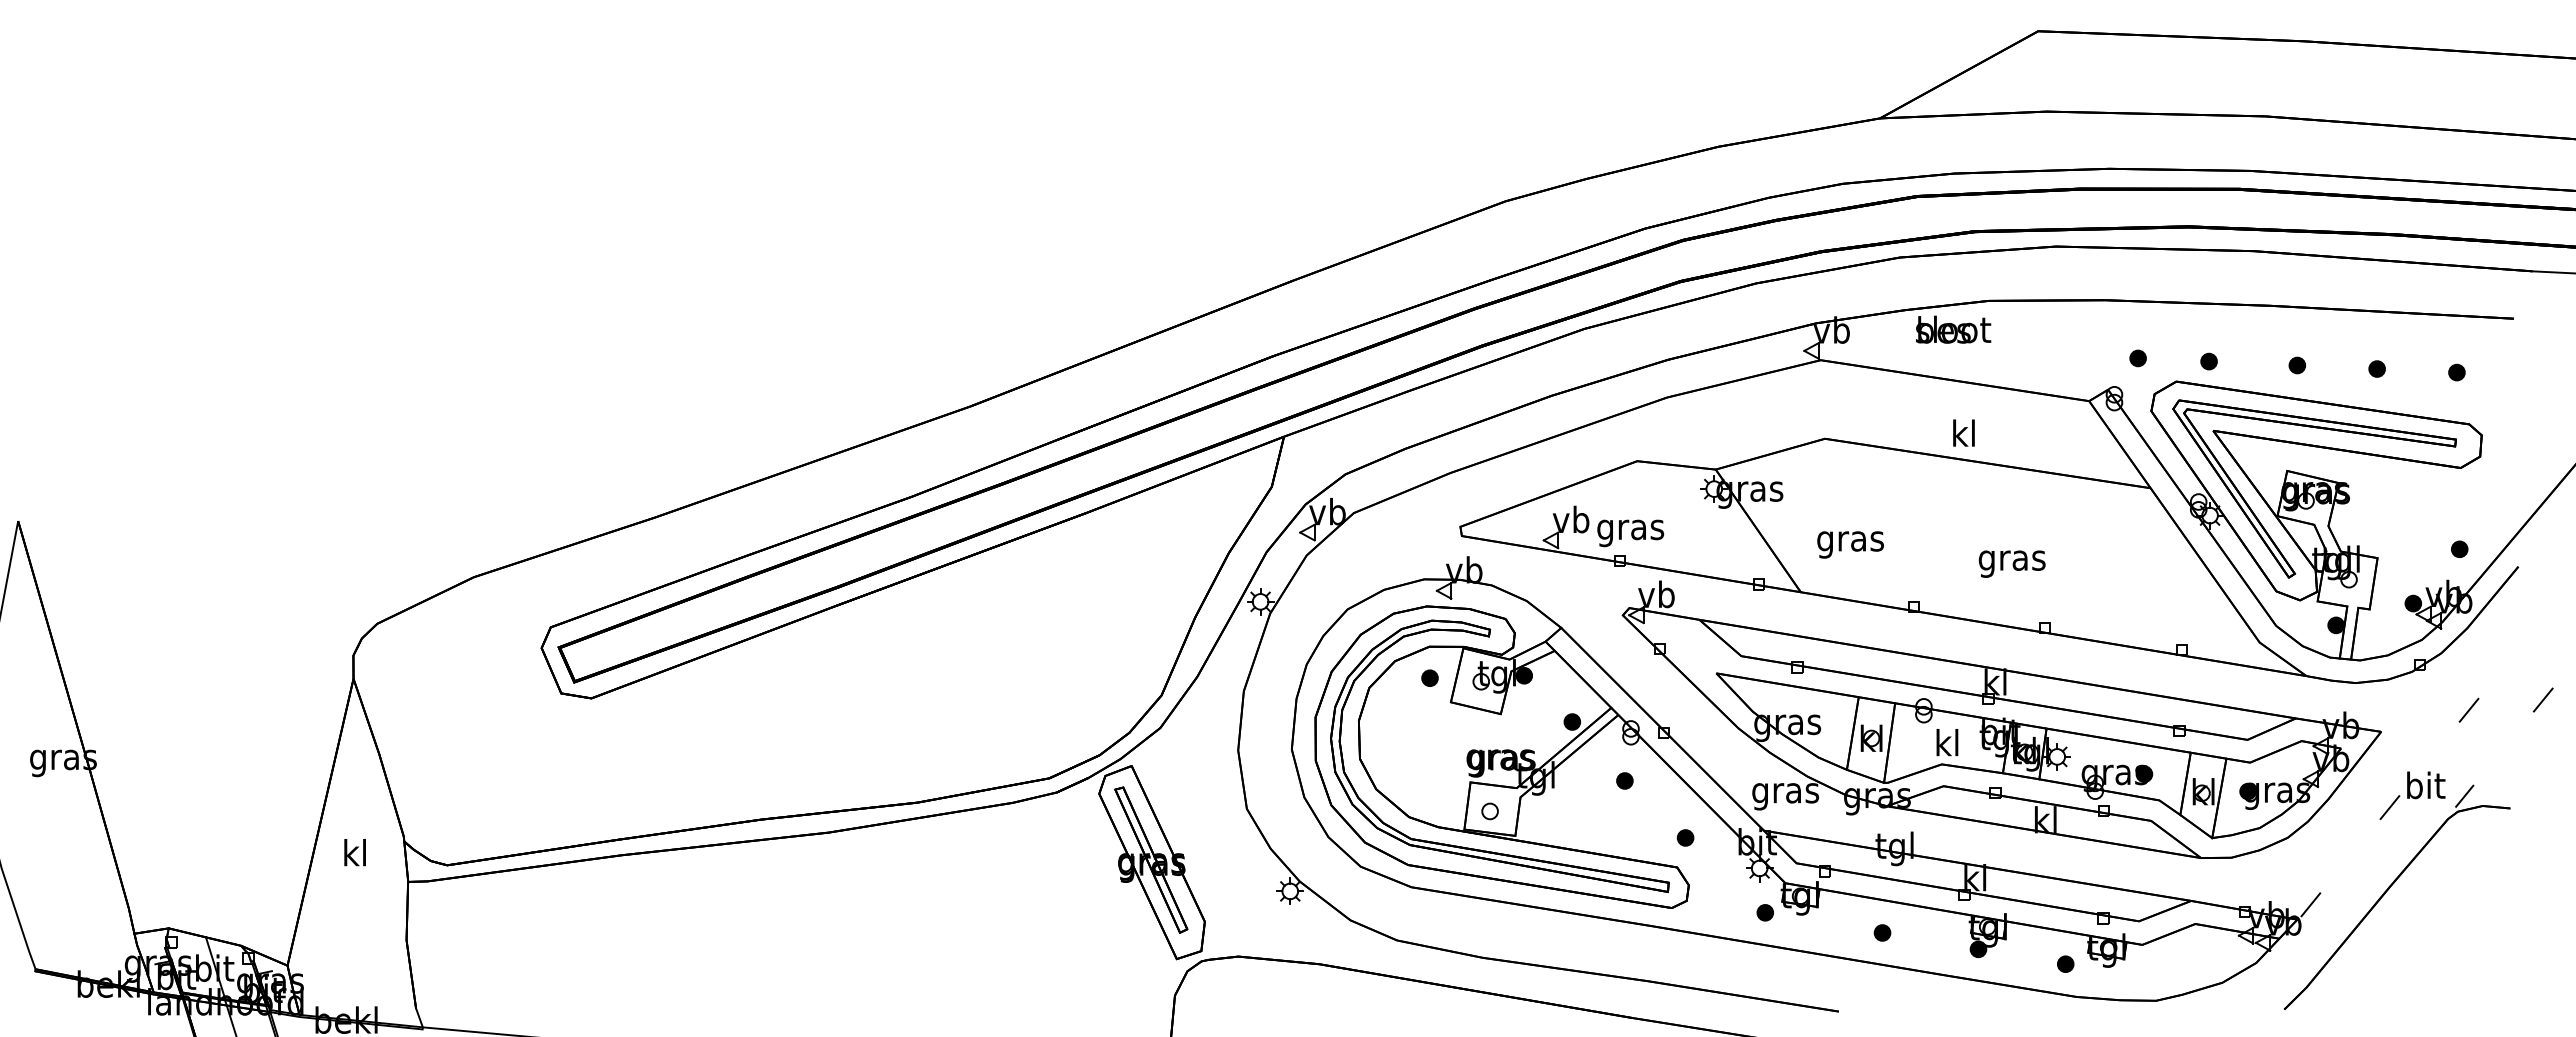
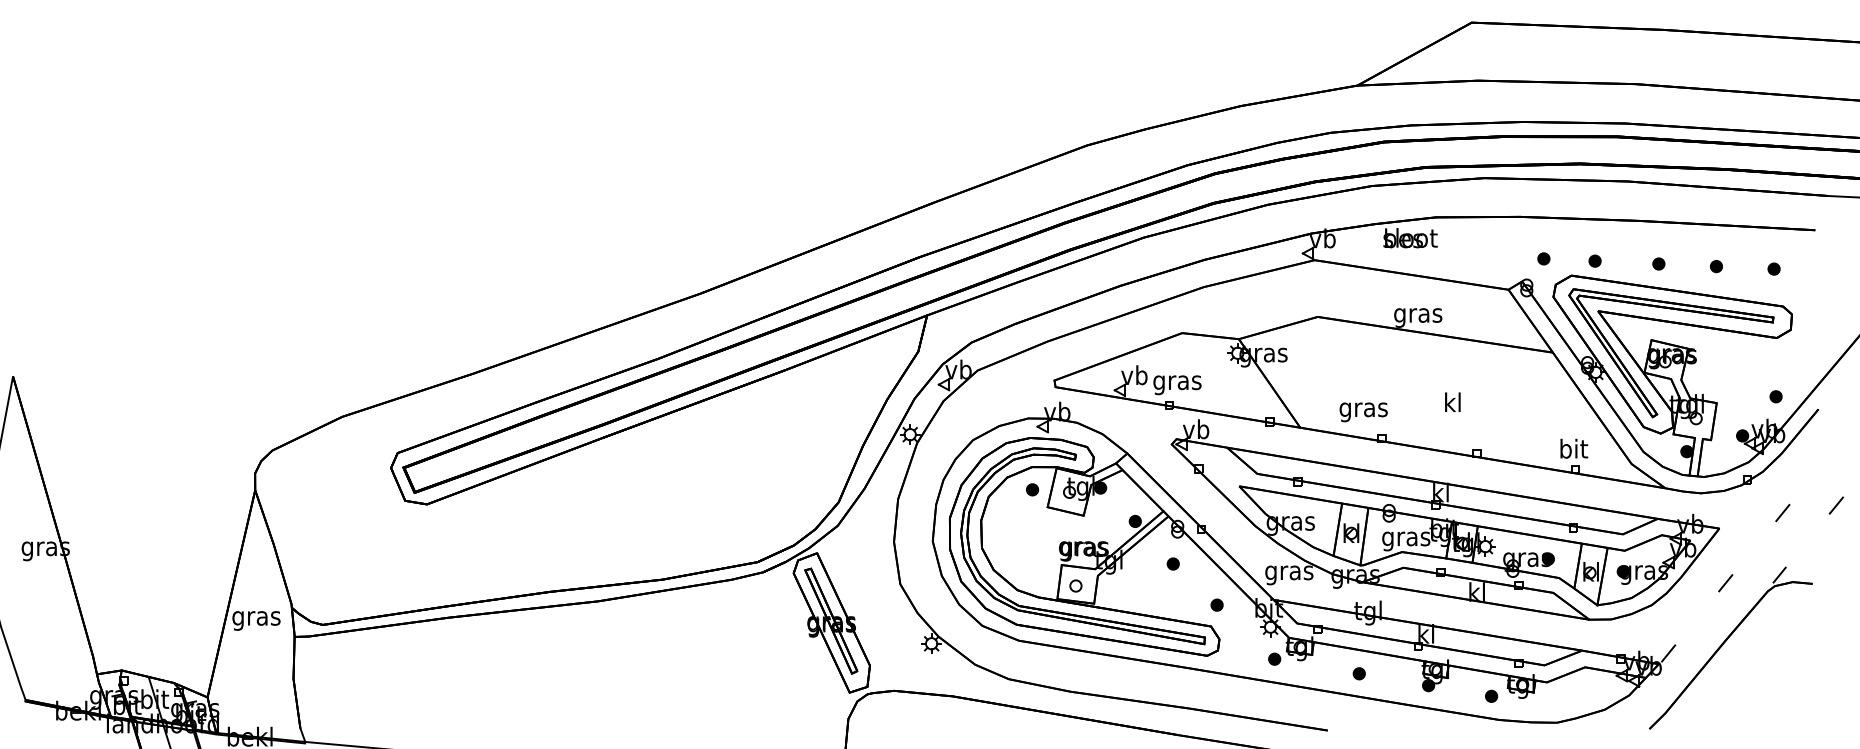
text: (1963, 436) -> (1417, 315), kl -> gras
text: (1850, 544) -> (1363, 412), moved
text: (2011, 560) -> (1452, 404), gras -> kl
text: (1947, 746) -> (1406, 539), kl -> gras
text: (2426, 785) -> (1574, 448), moved
text: (355, 856) -> (256, 618), kl -> gras

